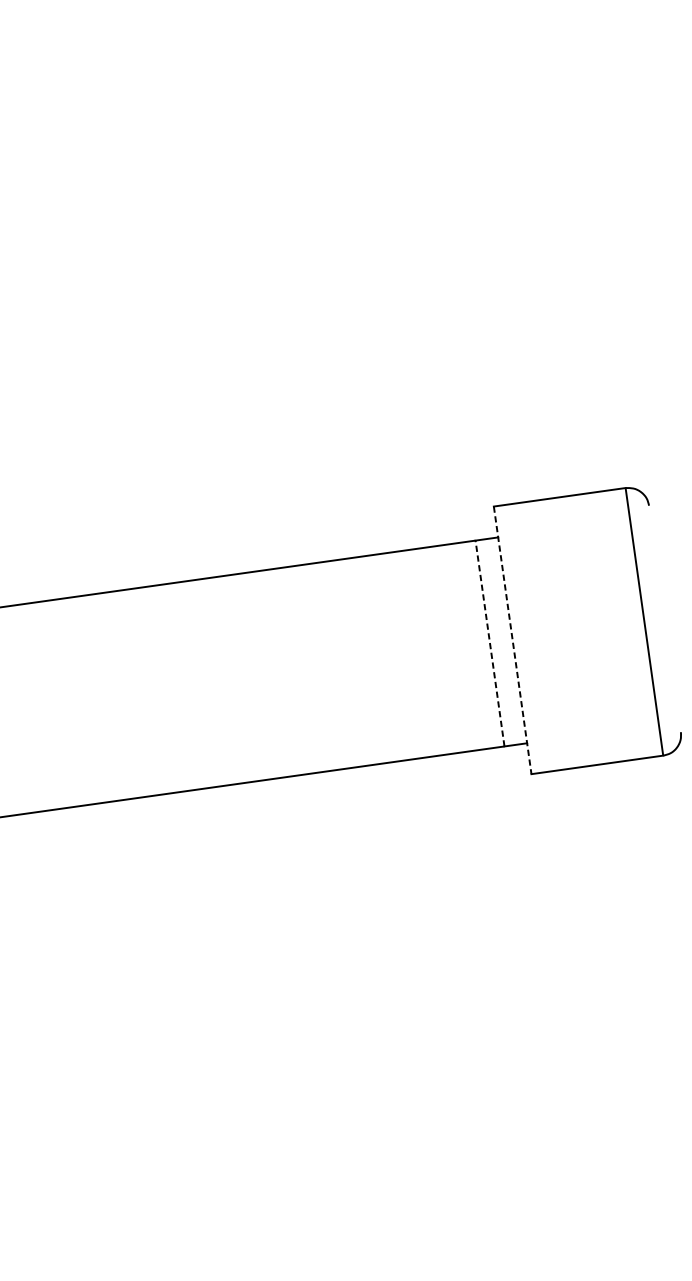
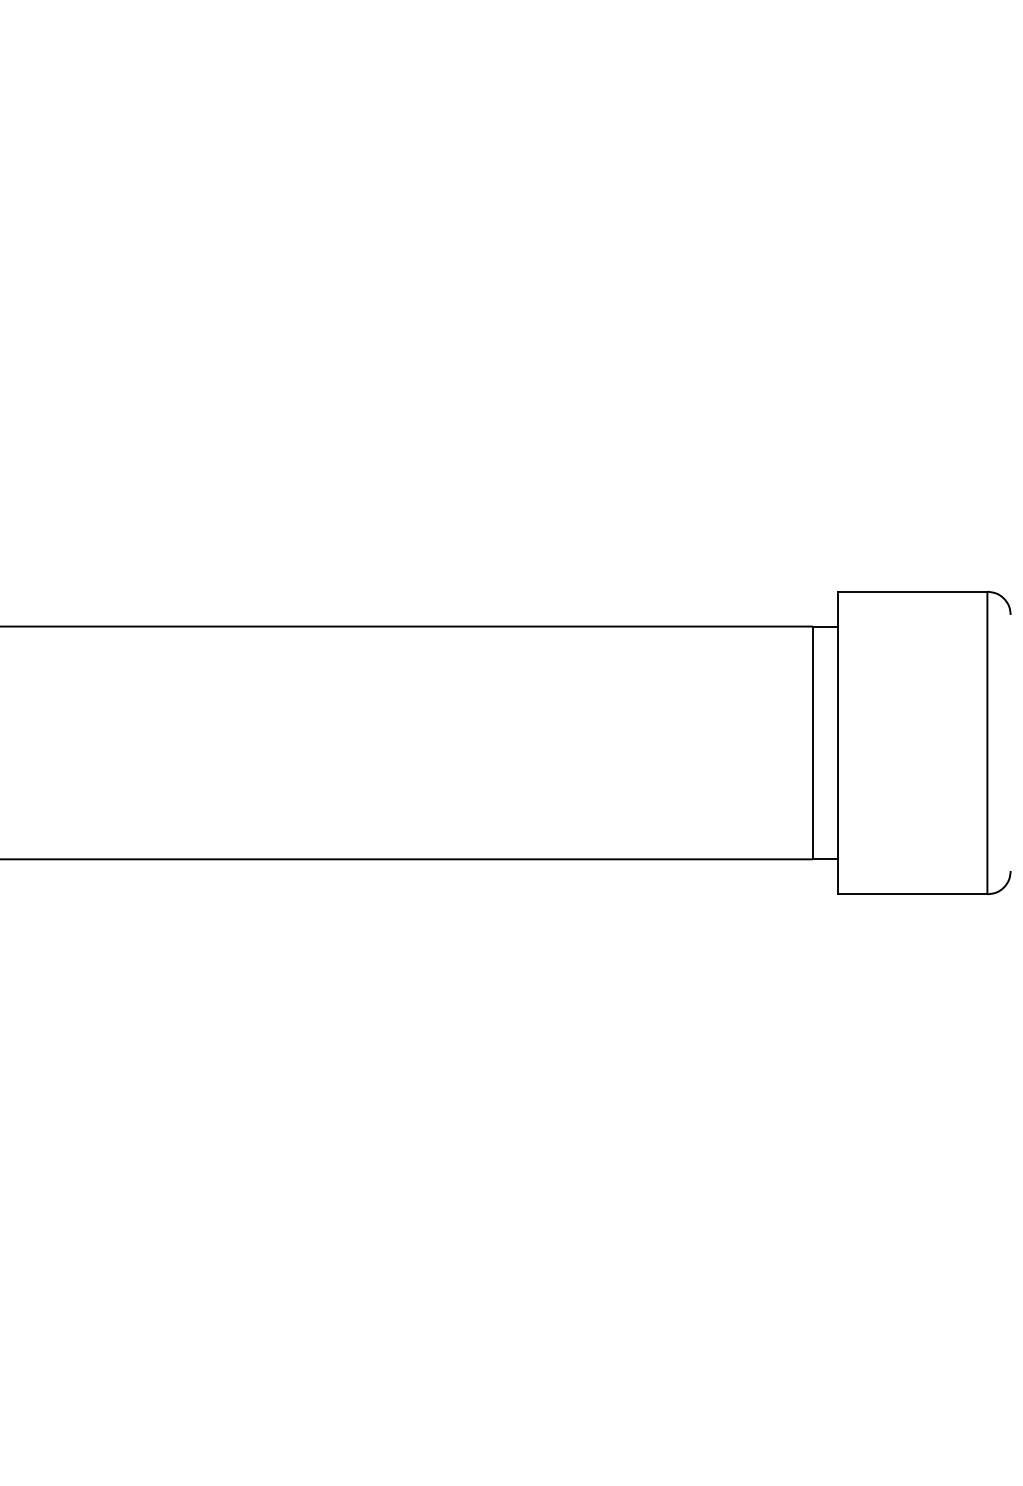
line: (512, 640) -> (838, 743), dashed -> solid
line: (489, 643) -> (812, 742), dashed -> solid

